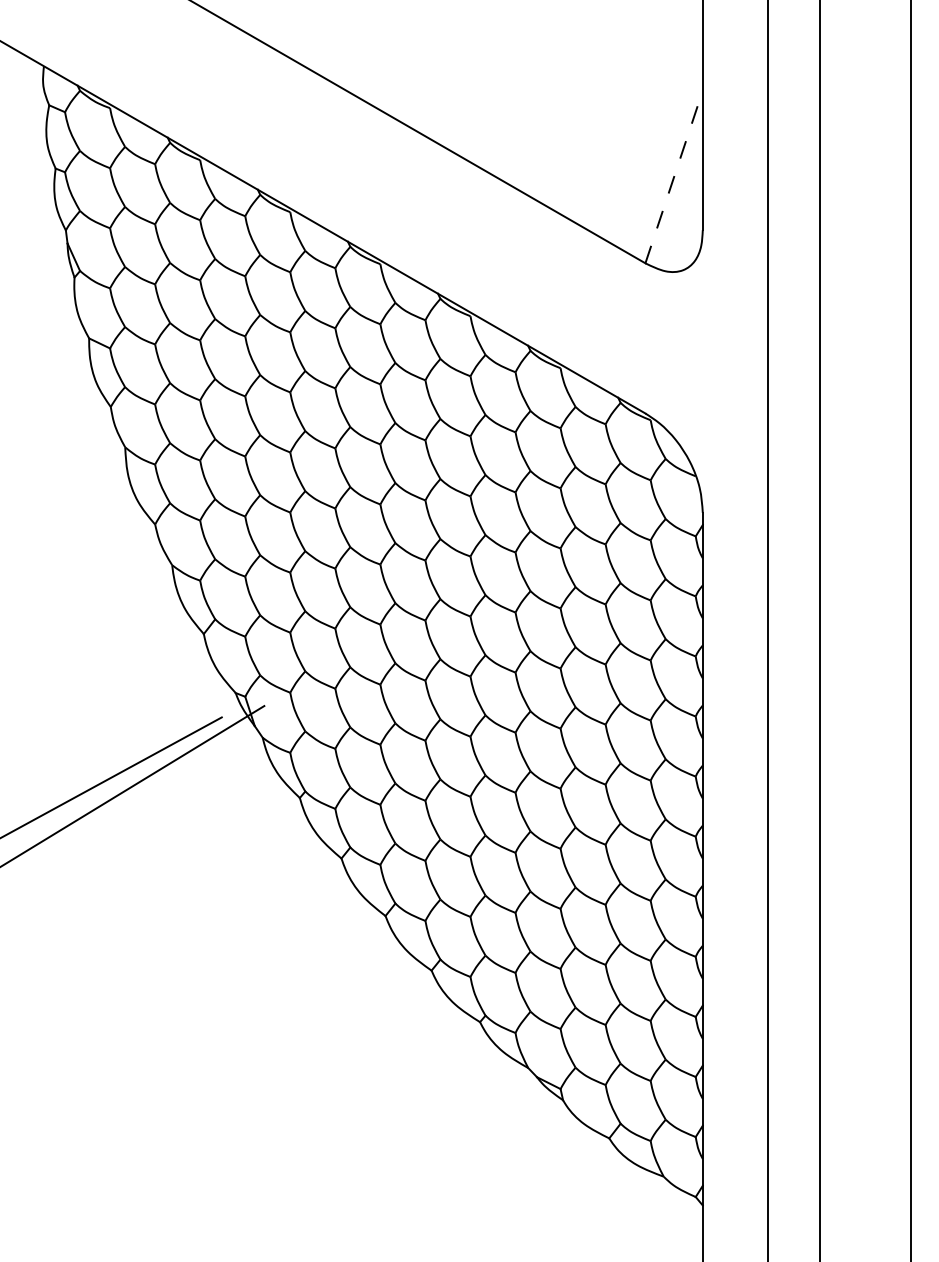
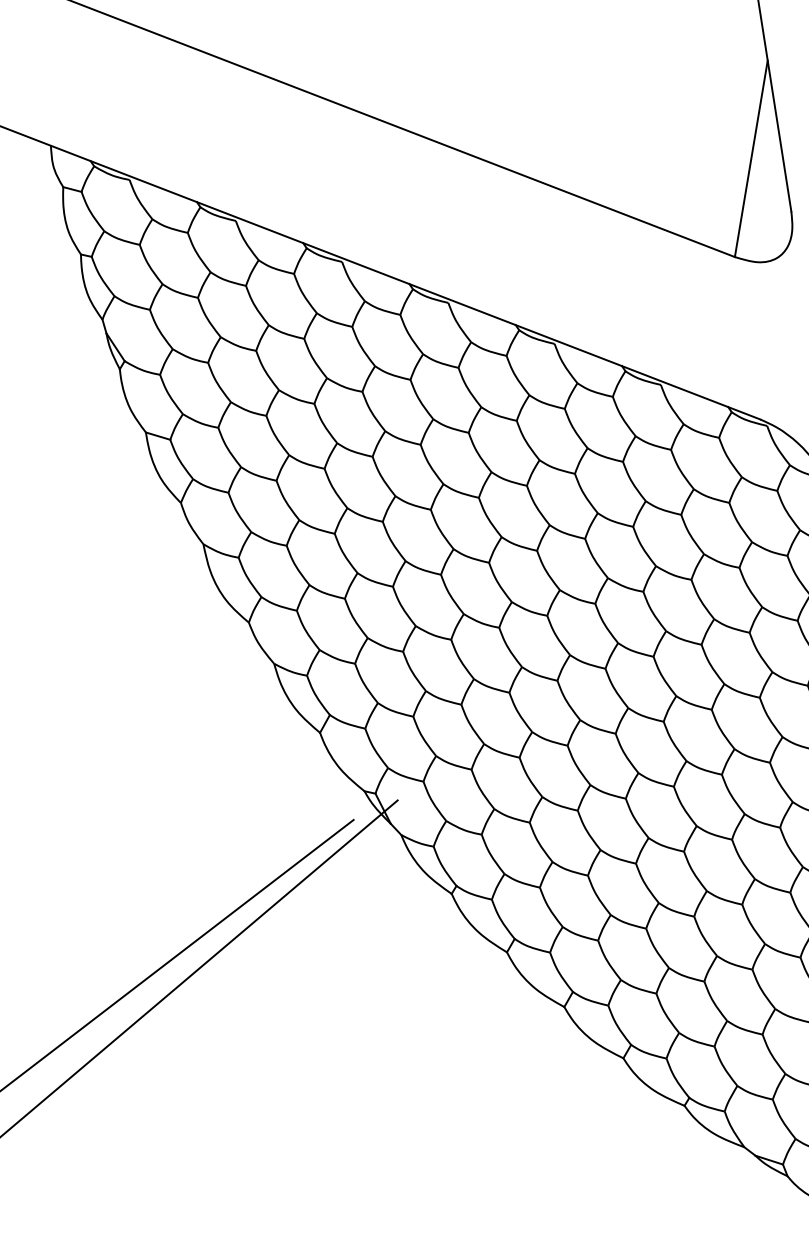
line: (674, 177) -> (751, 159), dashed -> solid

